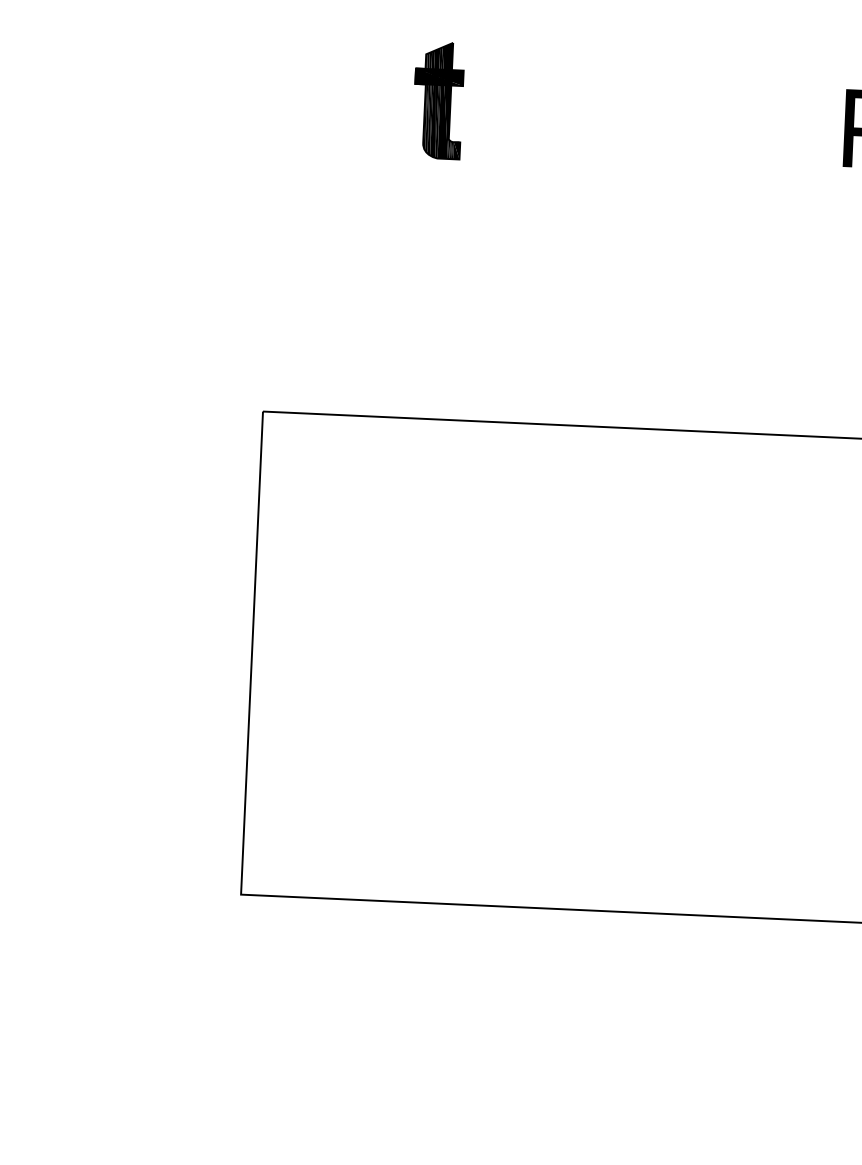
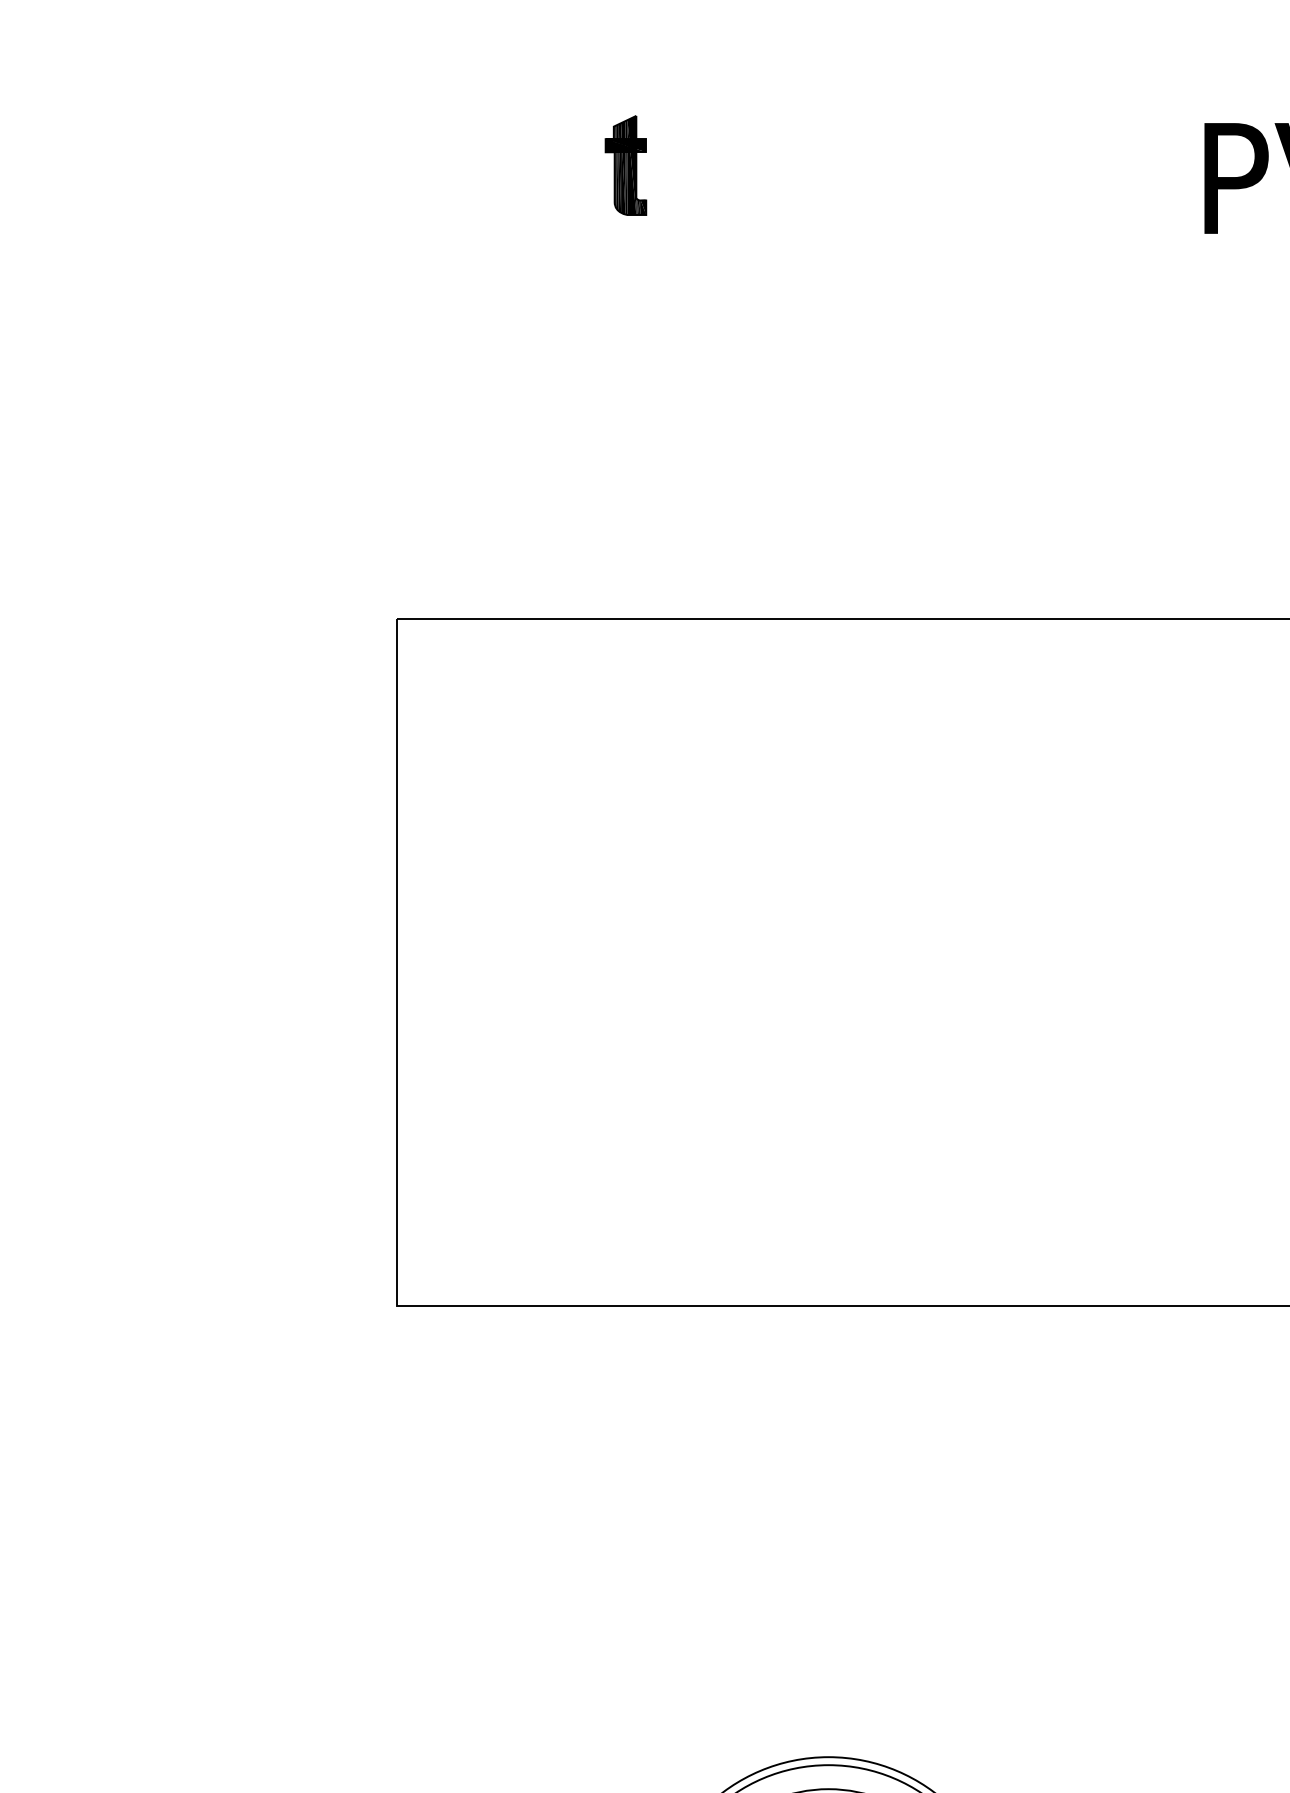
part: (438, 100) -> (625, 165), size x0.6

